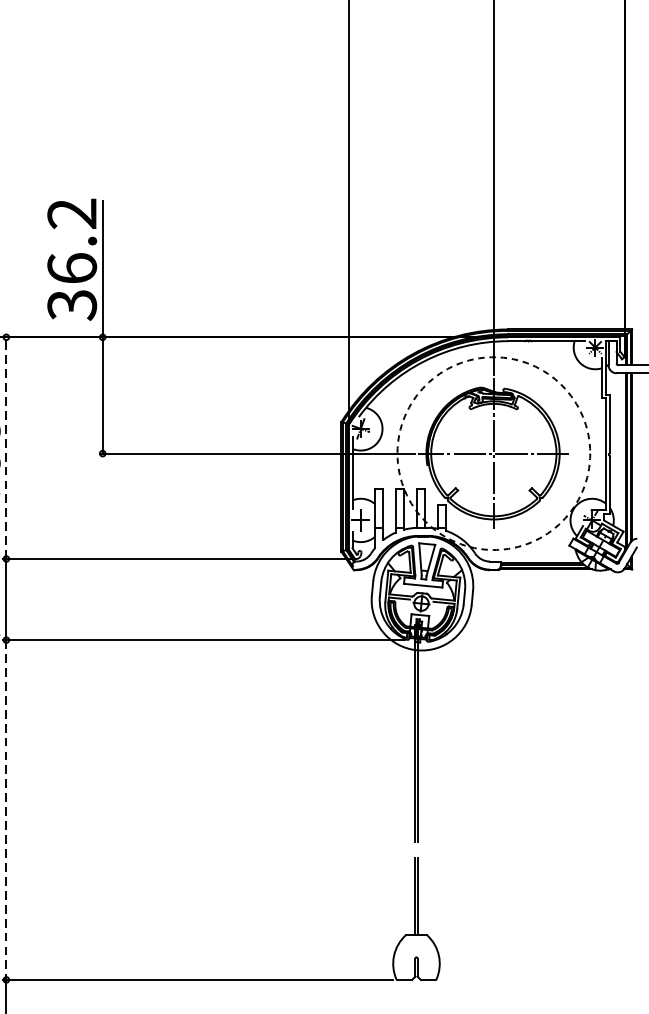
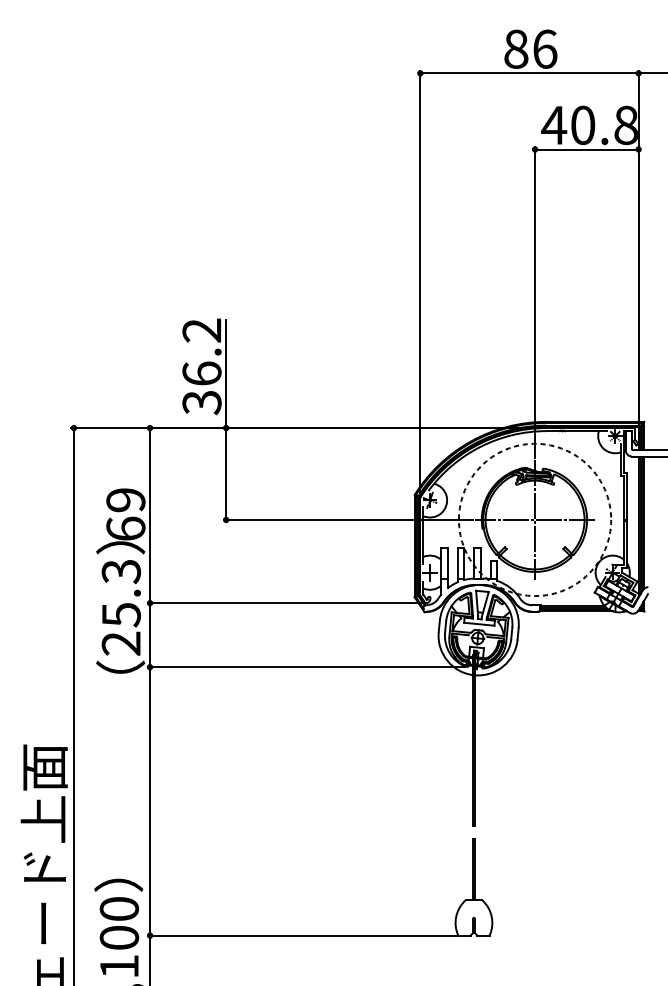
line: (6, 447) -> (150, 515), dashed -> solid
line: (6, 810) -> (150, 801), dashed -> solid

